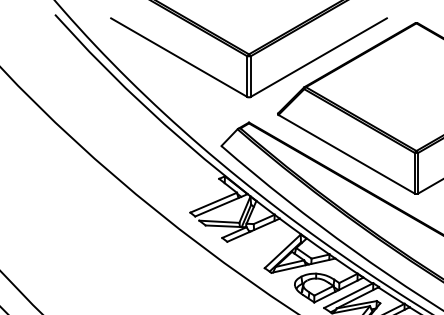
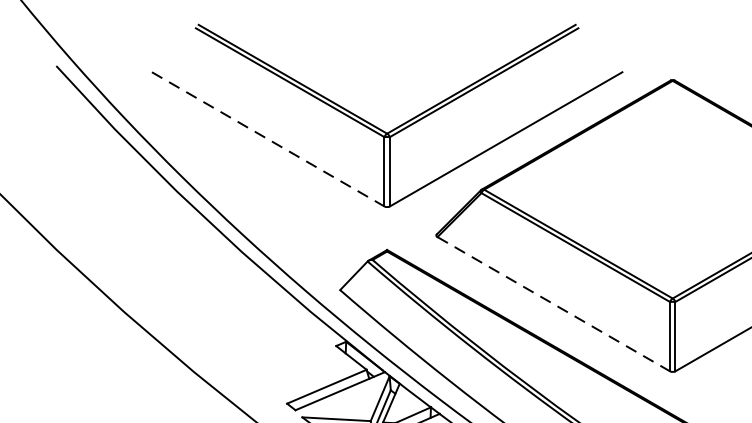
line: (179, 57) -> (268, 139), solid -> dashed
line: (346, 154) -> (553, 304), solid -> dashed

